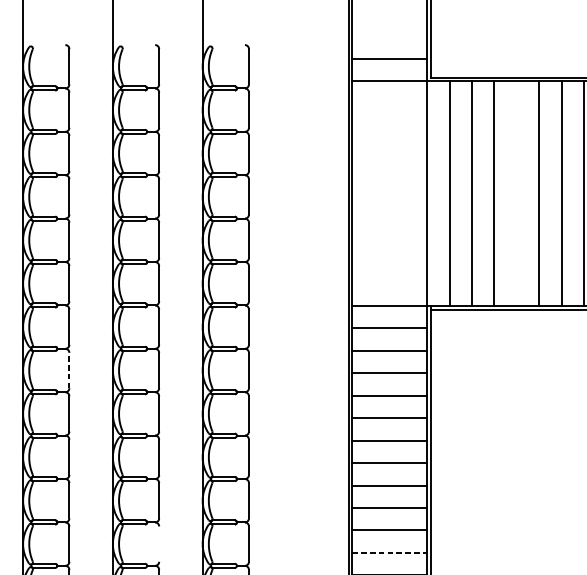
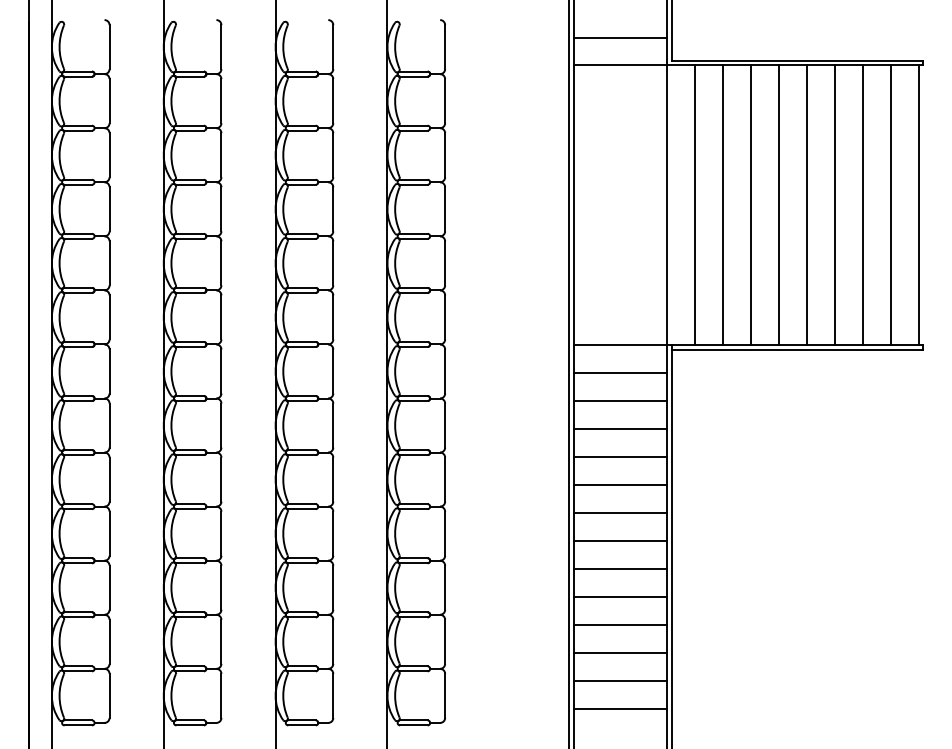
line: (516, 193) -> (778, 205), added
line: (69, 370) -> (221, 425), dashed -> solid
line: (159, 543) -> (333, 641), added
line: (389, 552) -> (620, 652), dashed -> solid

